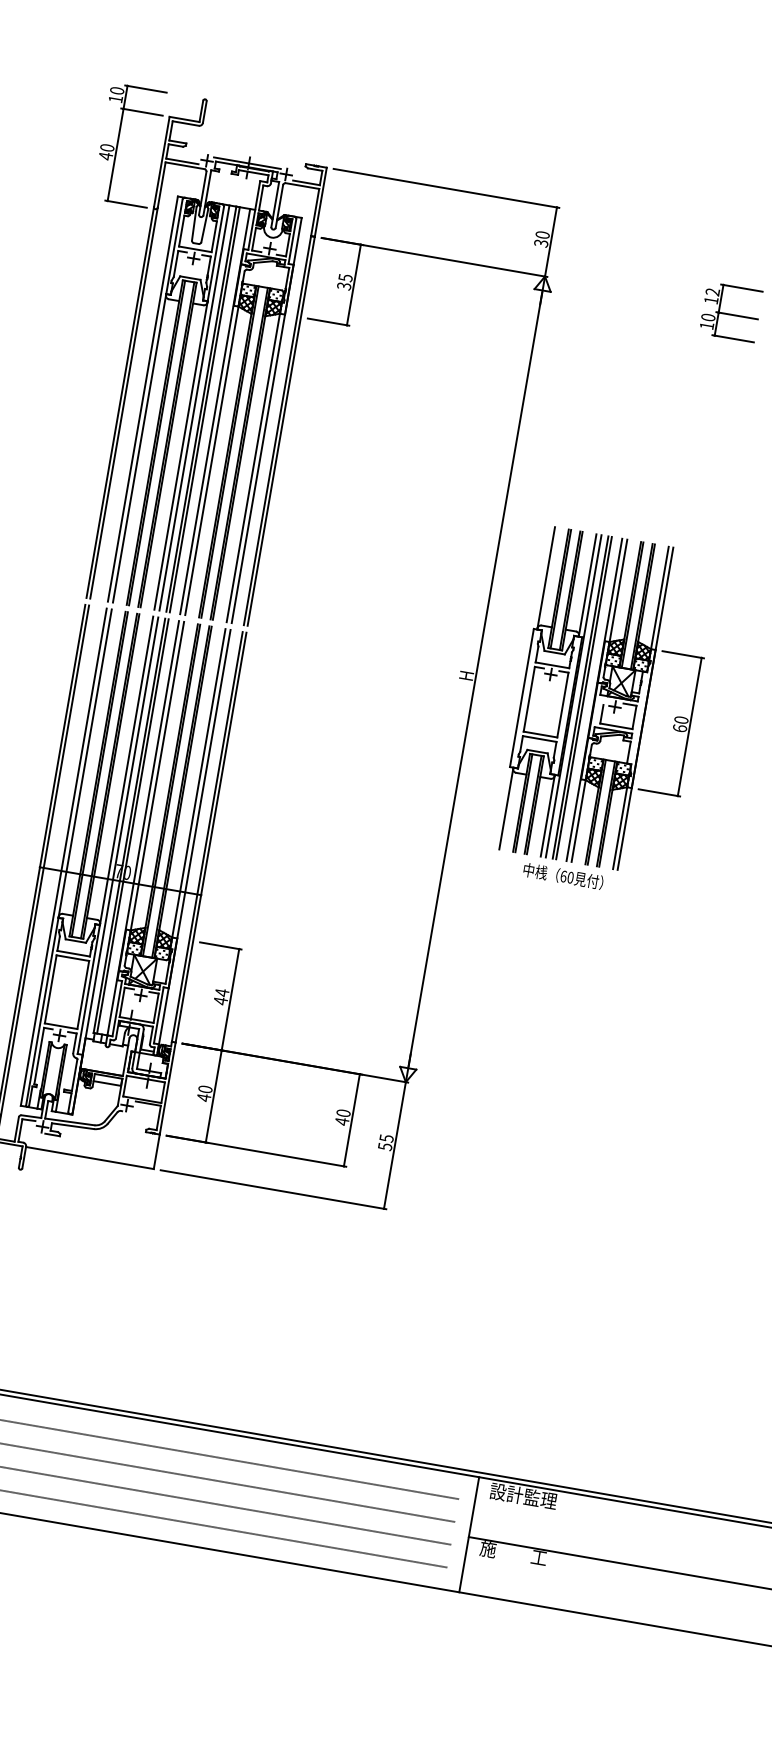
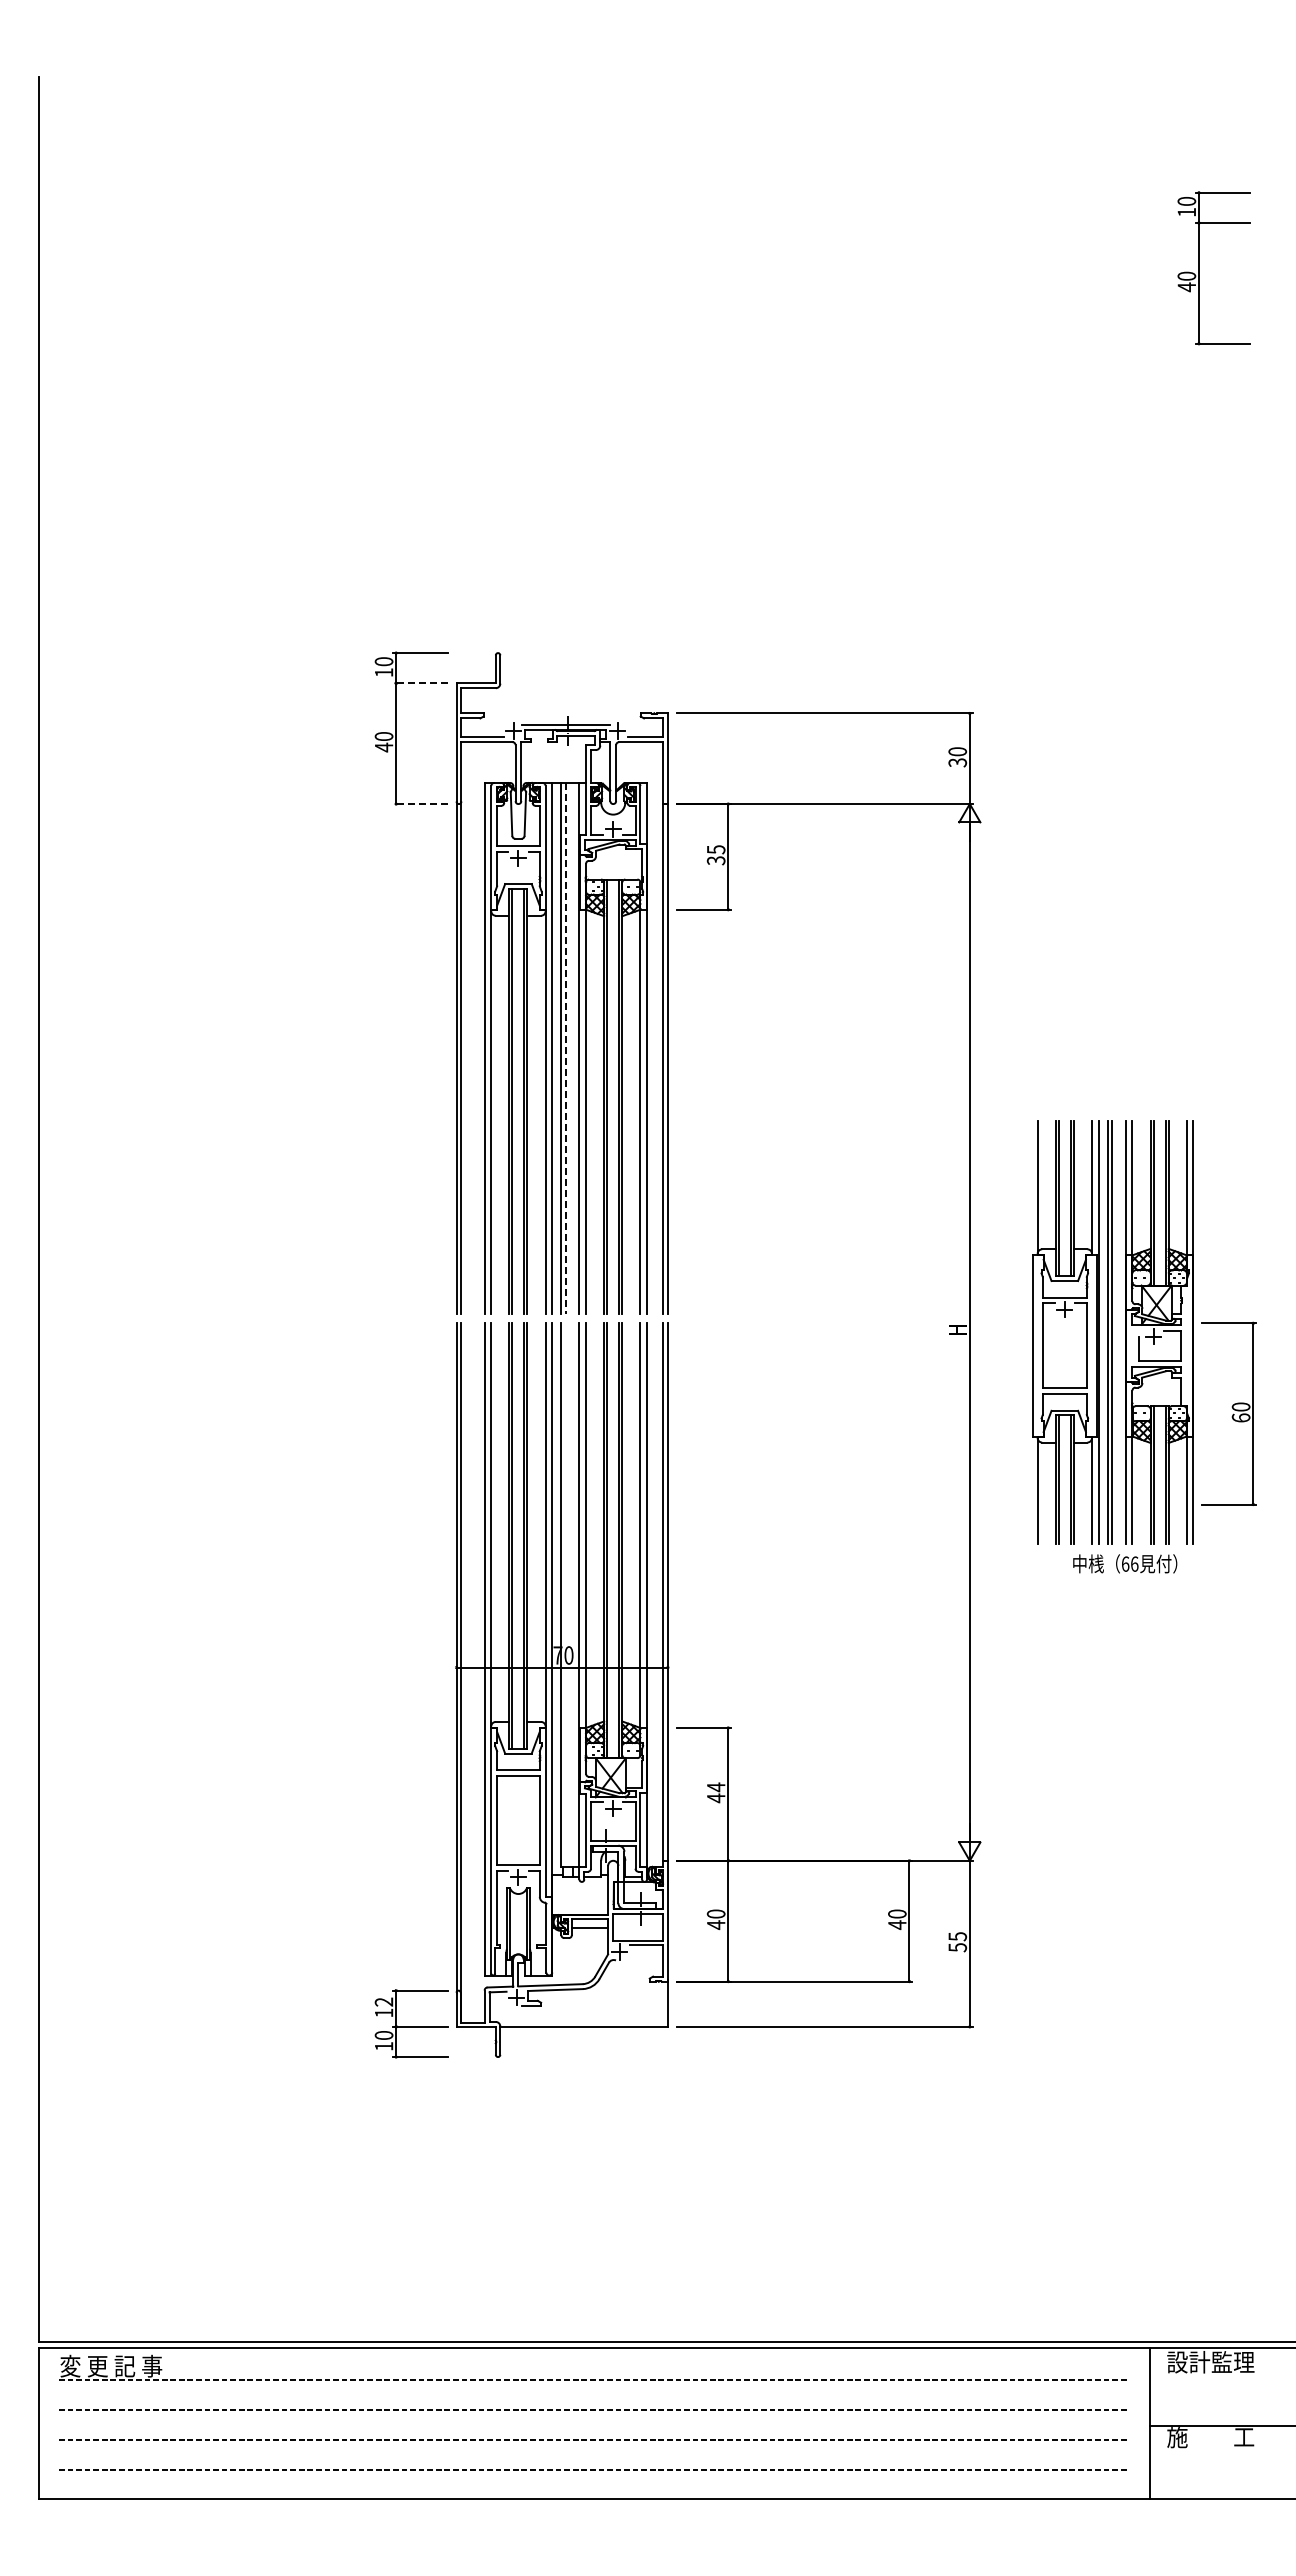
line: (141, 112) -> (419, 683), solid -> dashed
line: (125, 204) -> (419, 804), solid -> dashed
part: (730, 312) -> (1213, 808), removed
line: (204, 409) -> (565, 1048), solid -> dashed
part: (670, 723) -> (1228, 1413), moved
line: (132, 825) -> (565, 1594), removed
text: (570, 877) -> (1134, 1563), 60 -> 66

